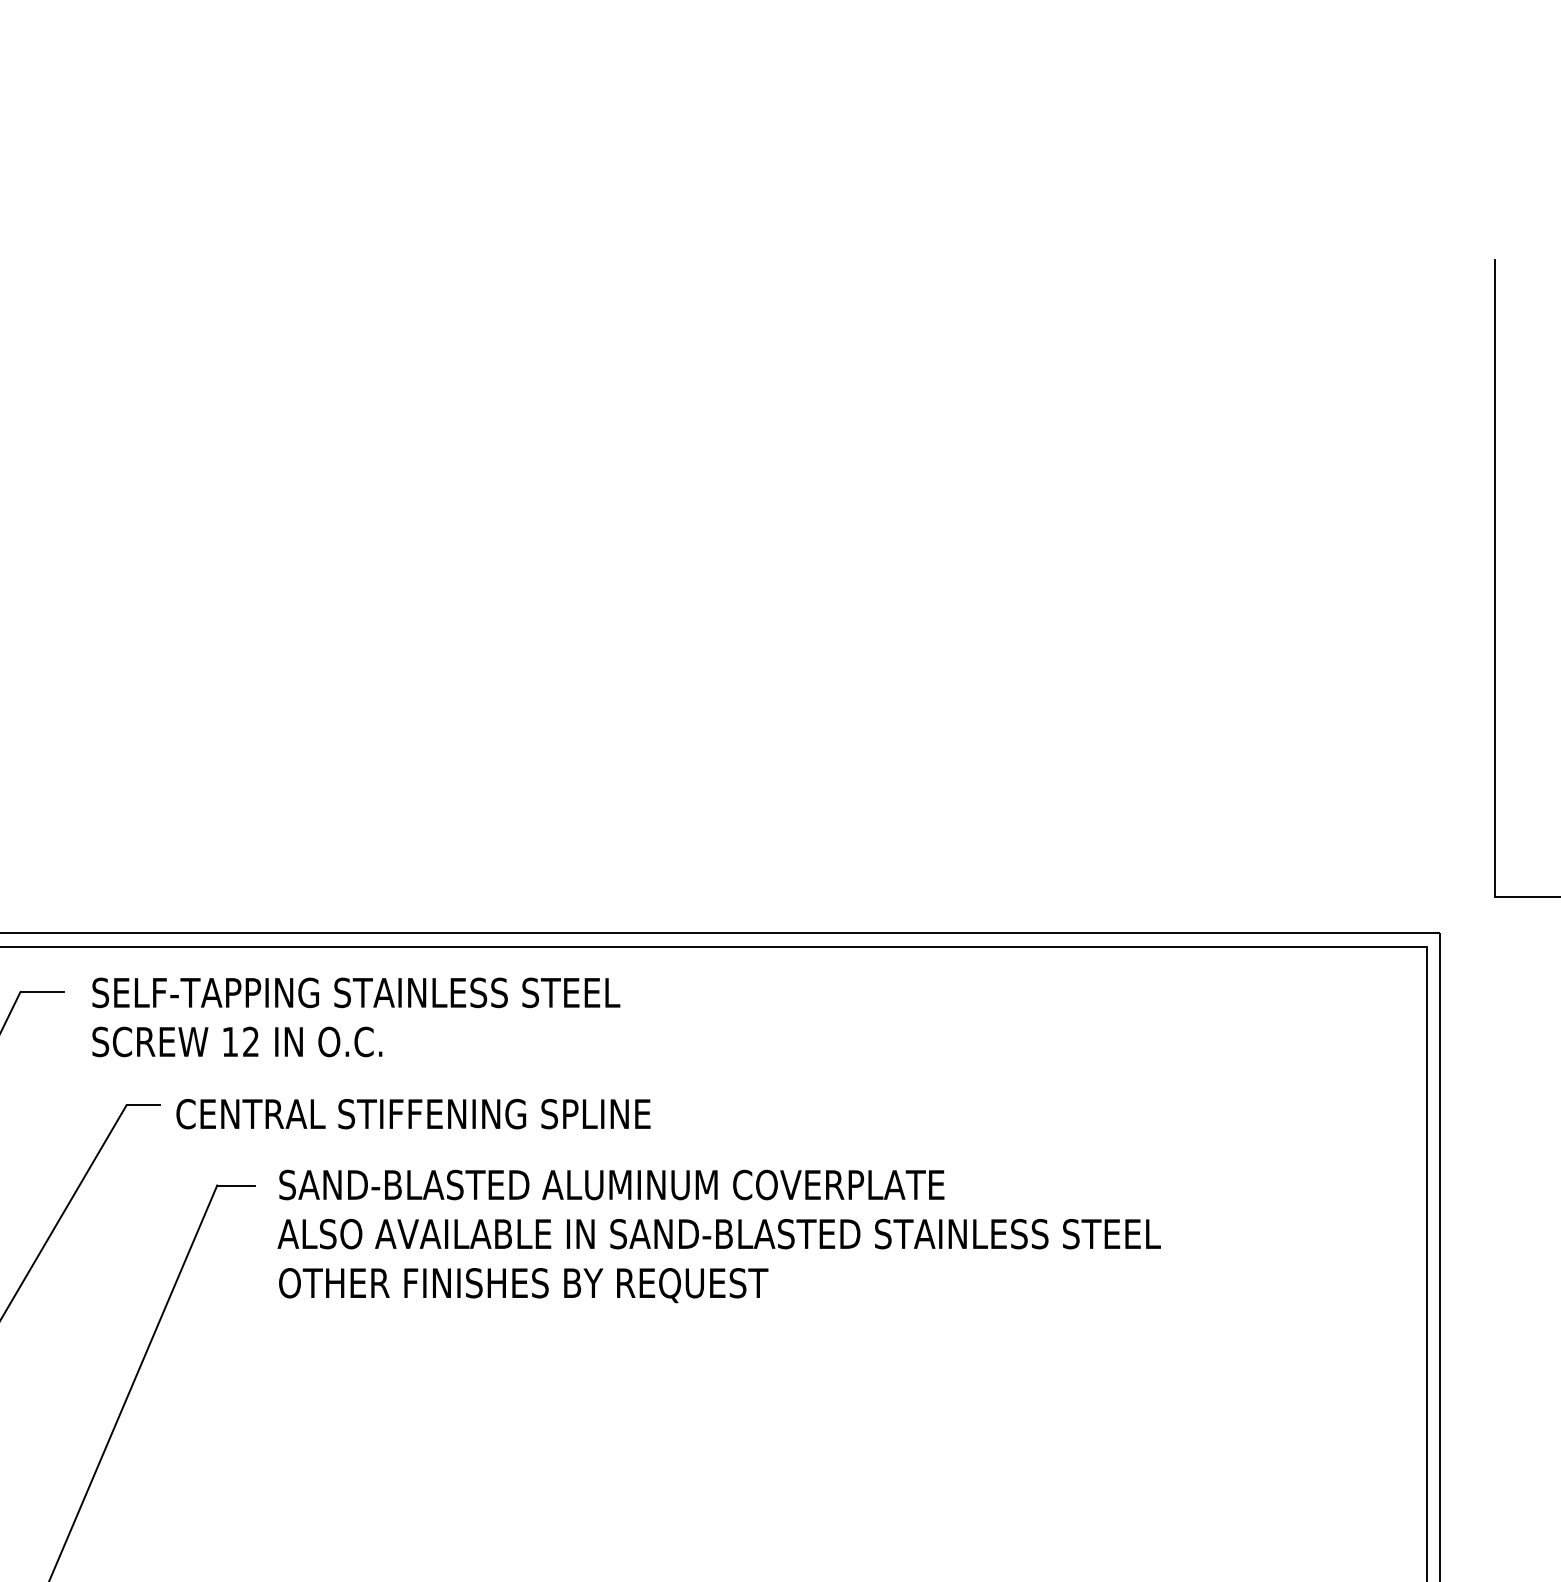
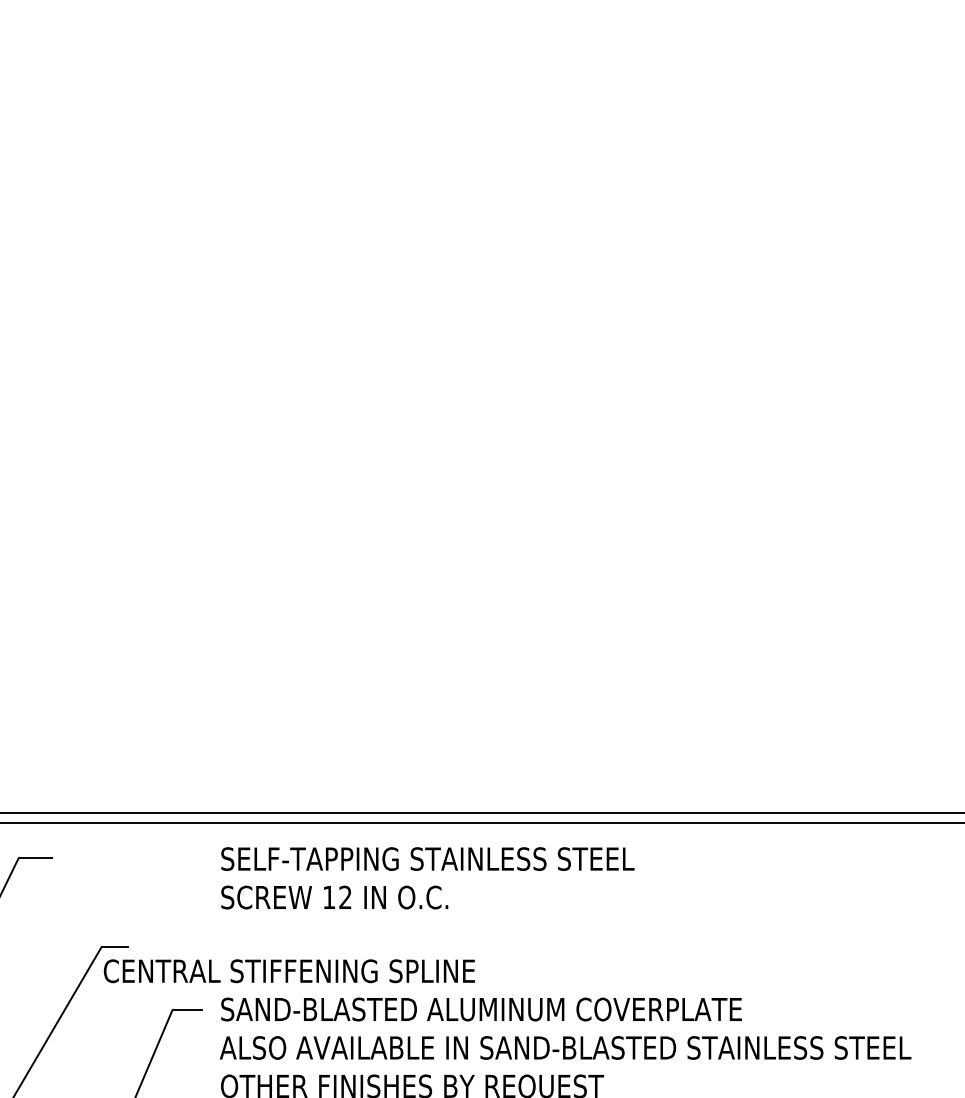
text: (356, 1017) -> (428, 878), moved
text: (413, 1114) -> (289, 971), moved

